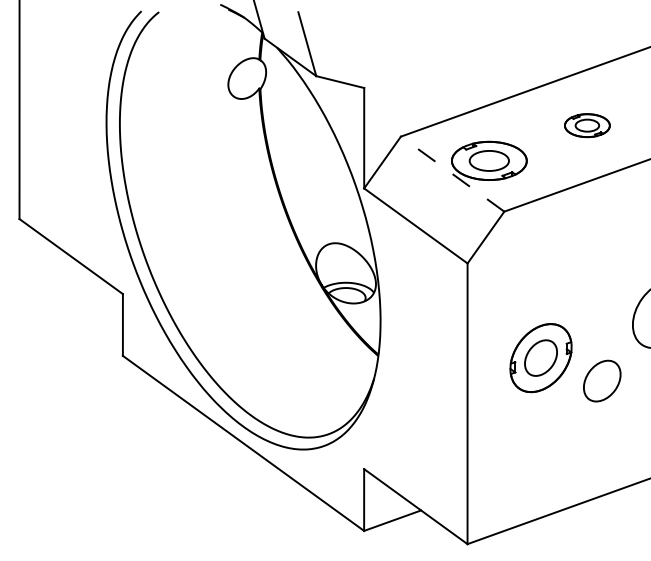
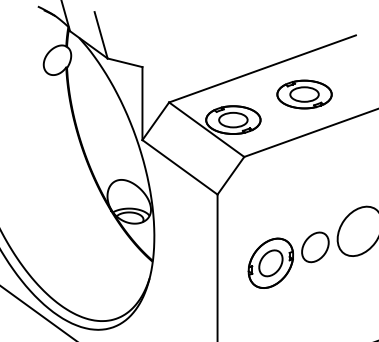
part: (587, 125) -> (304, 94), size x1.67
line: (452, 174) -> (206, 129), dashed -> solid
part: (602, 380) -> (315, 246), moved

